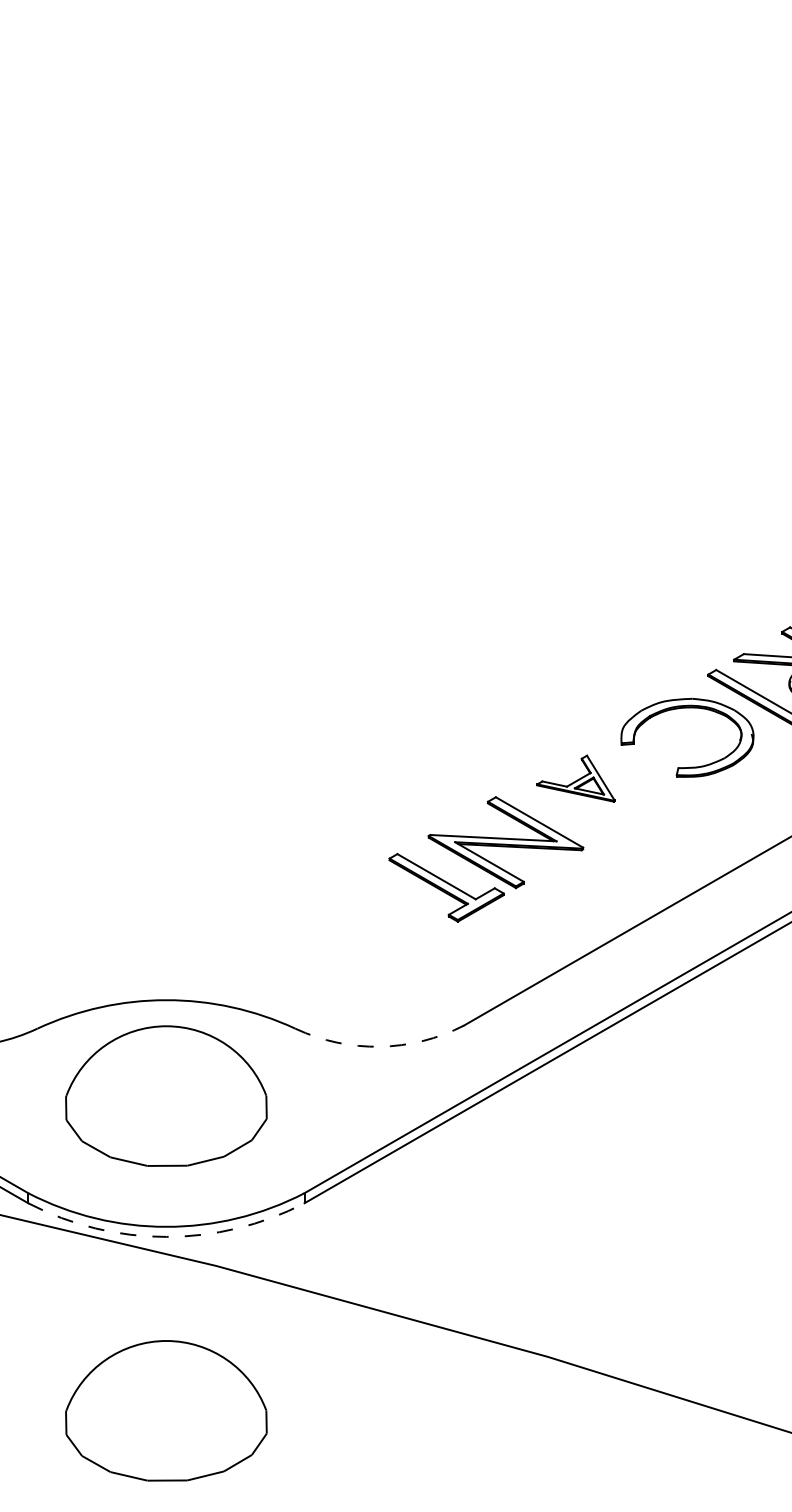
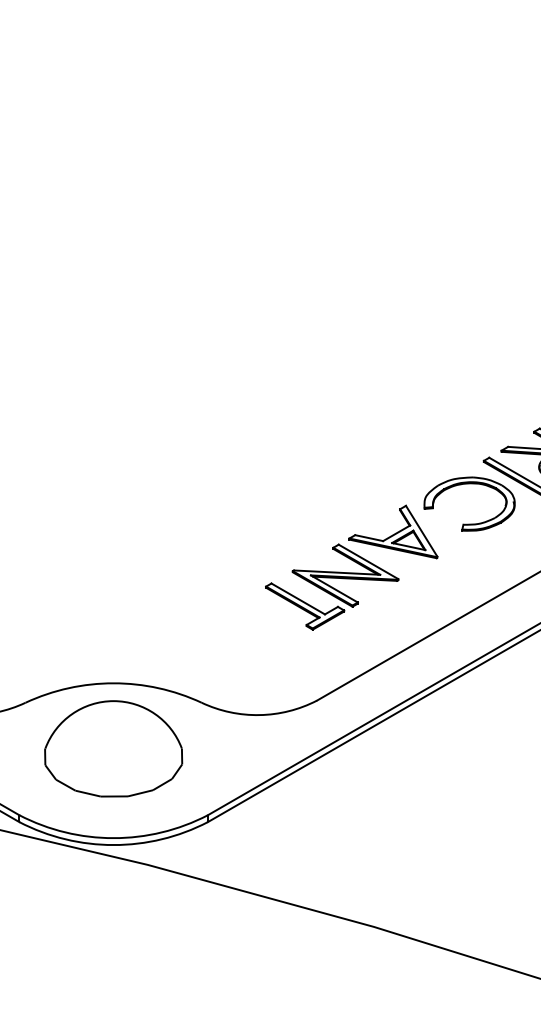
part: (576, 777) -> (393, 531), size x1.67
arc: (379, 1047) -> (259, 715), dashed -> solid
arc: (166, 1237) -> (113, 845), dashed -> solid
part: (166, 1410) -> (113, 963), removed

